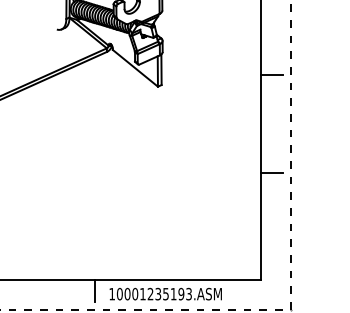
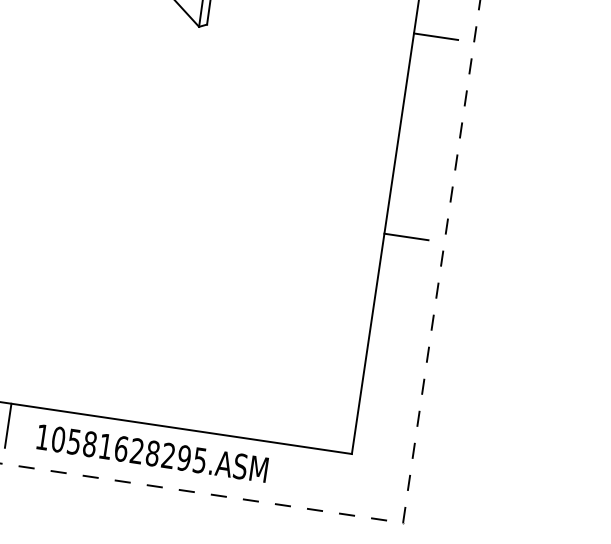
text: (157, 293) -> (135, 449), 10001235193.ASM -> 10581628295.ASM

